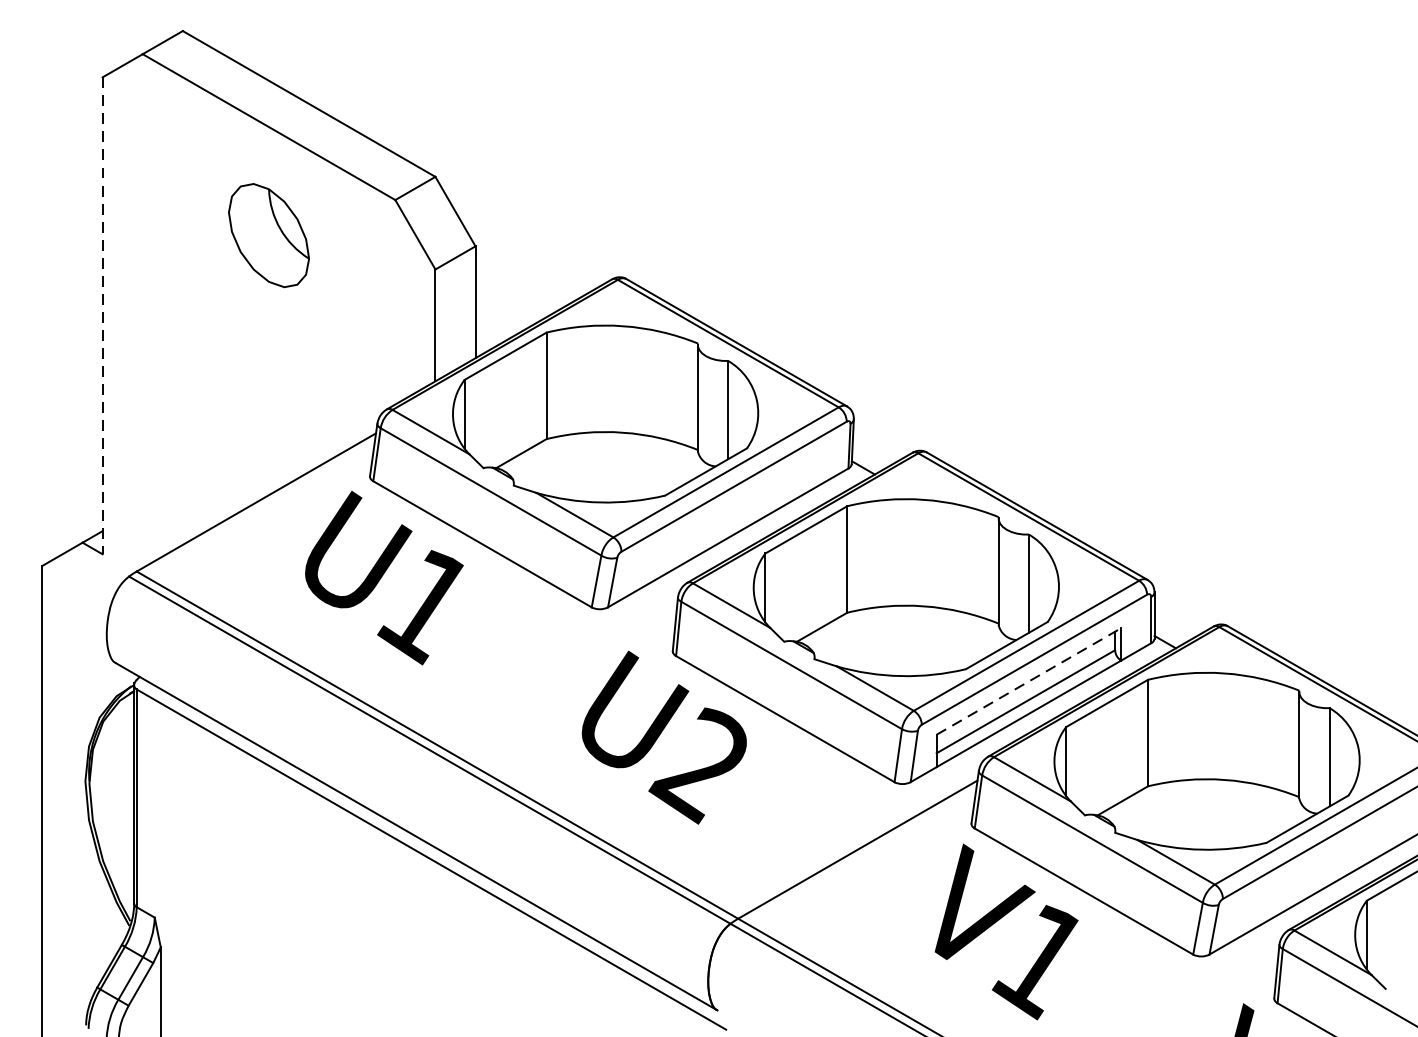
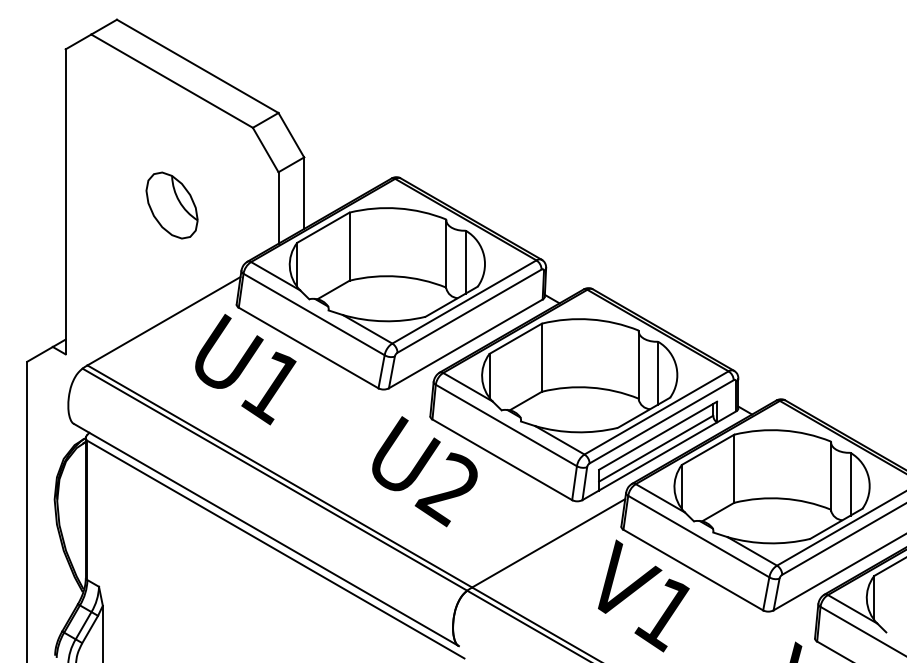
part: (268, 235) -> (171, 205), moved
line: (102, 315) -> (65, 201), dashed -> solid
line: (1029, 681) -> (658, 435), dashed -> solid

